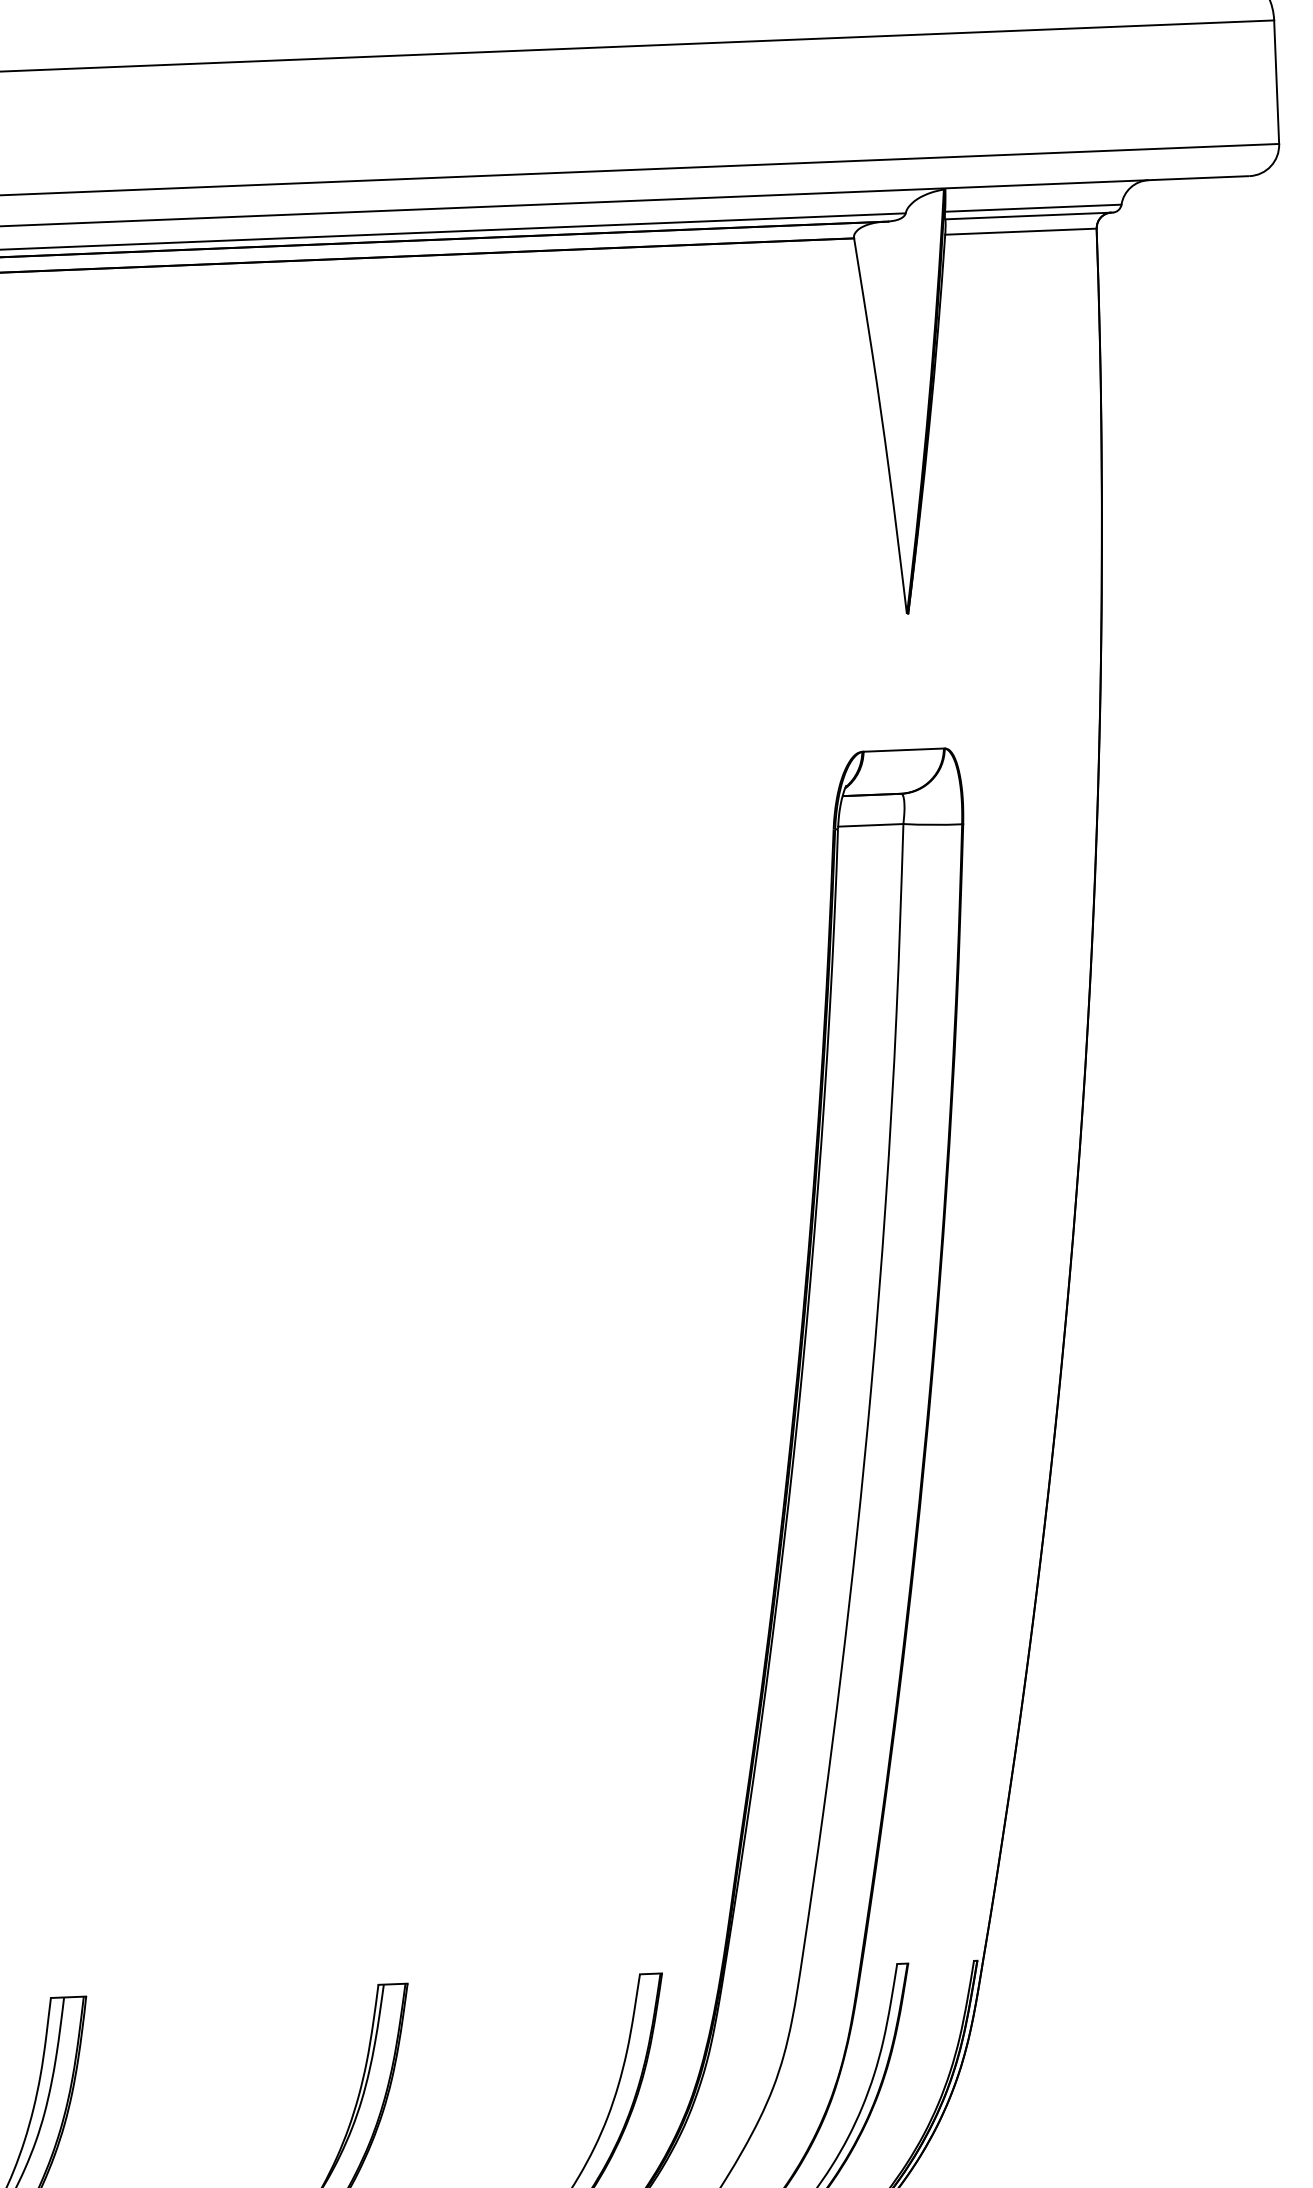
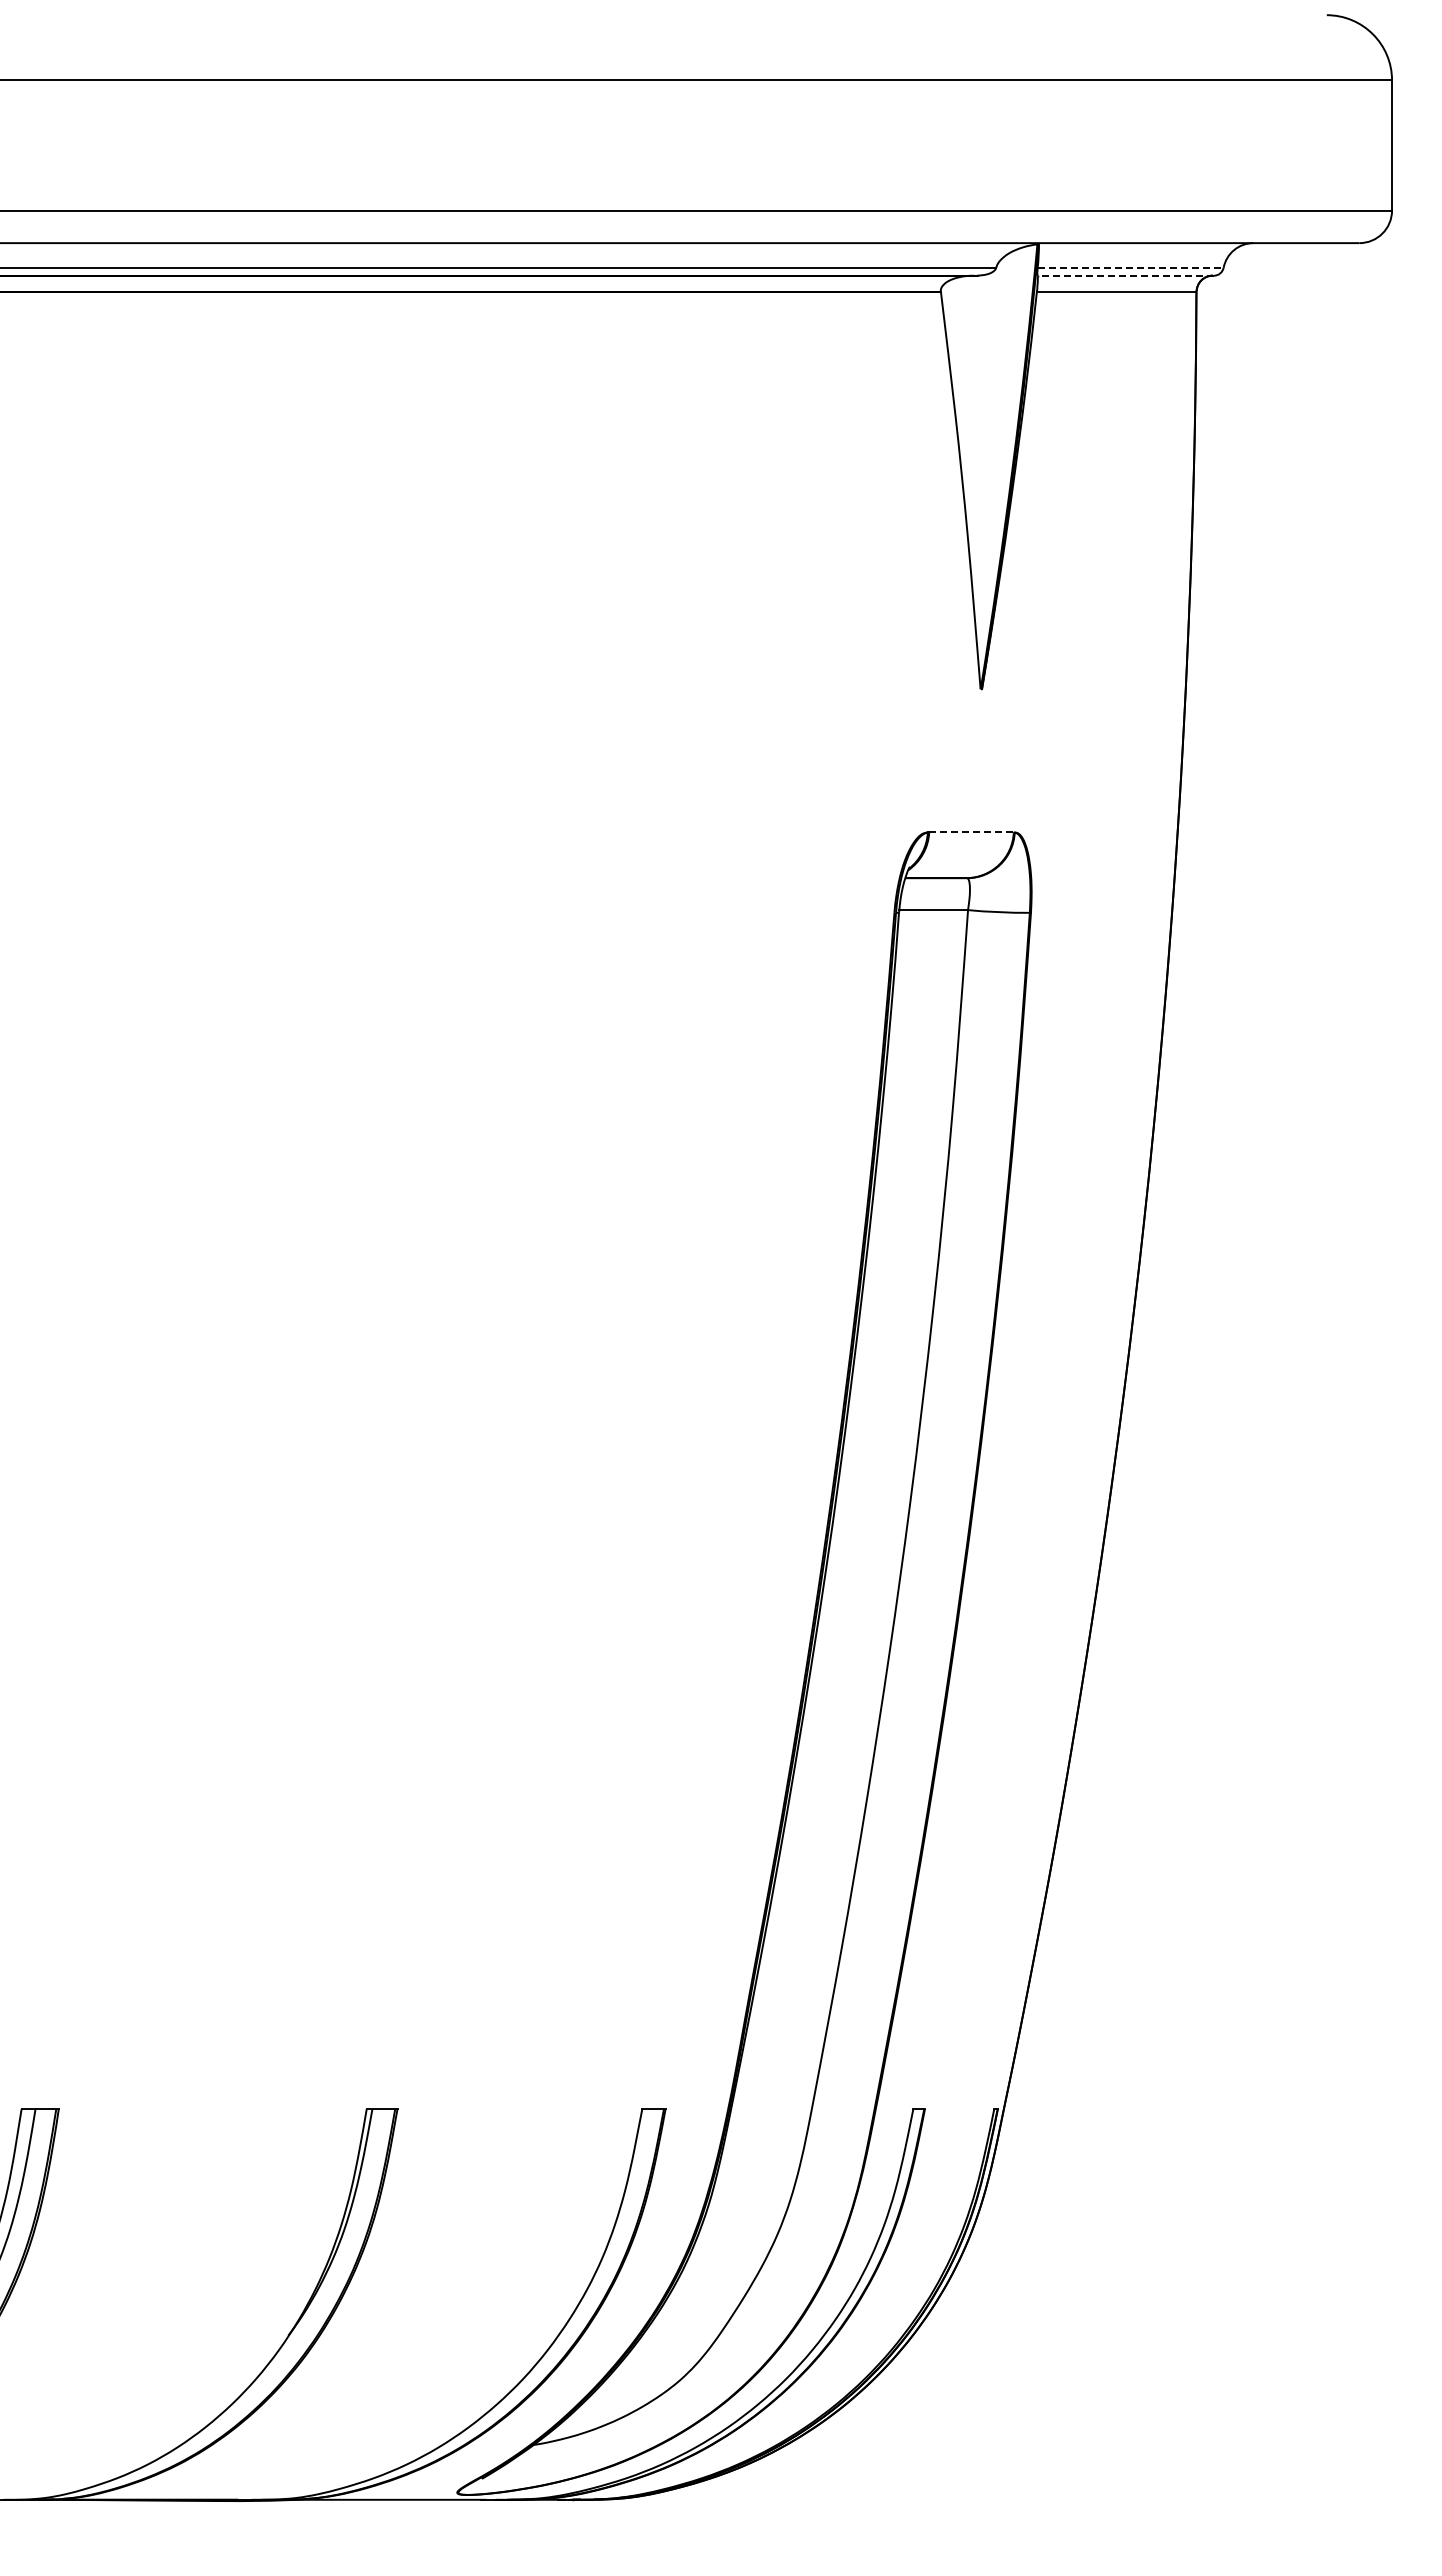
line: (1033, 207) -> (1130, 267), solid -> dashed
line: (1028, 215) -> (1125, 275), solid -> dashed
line: (904, 750) -> (972, 832), solid -> dashed

